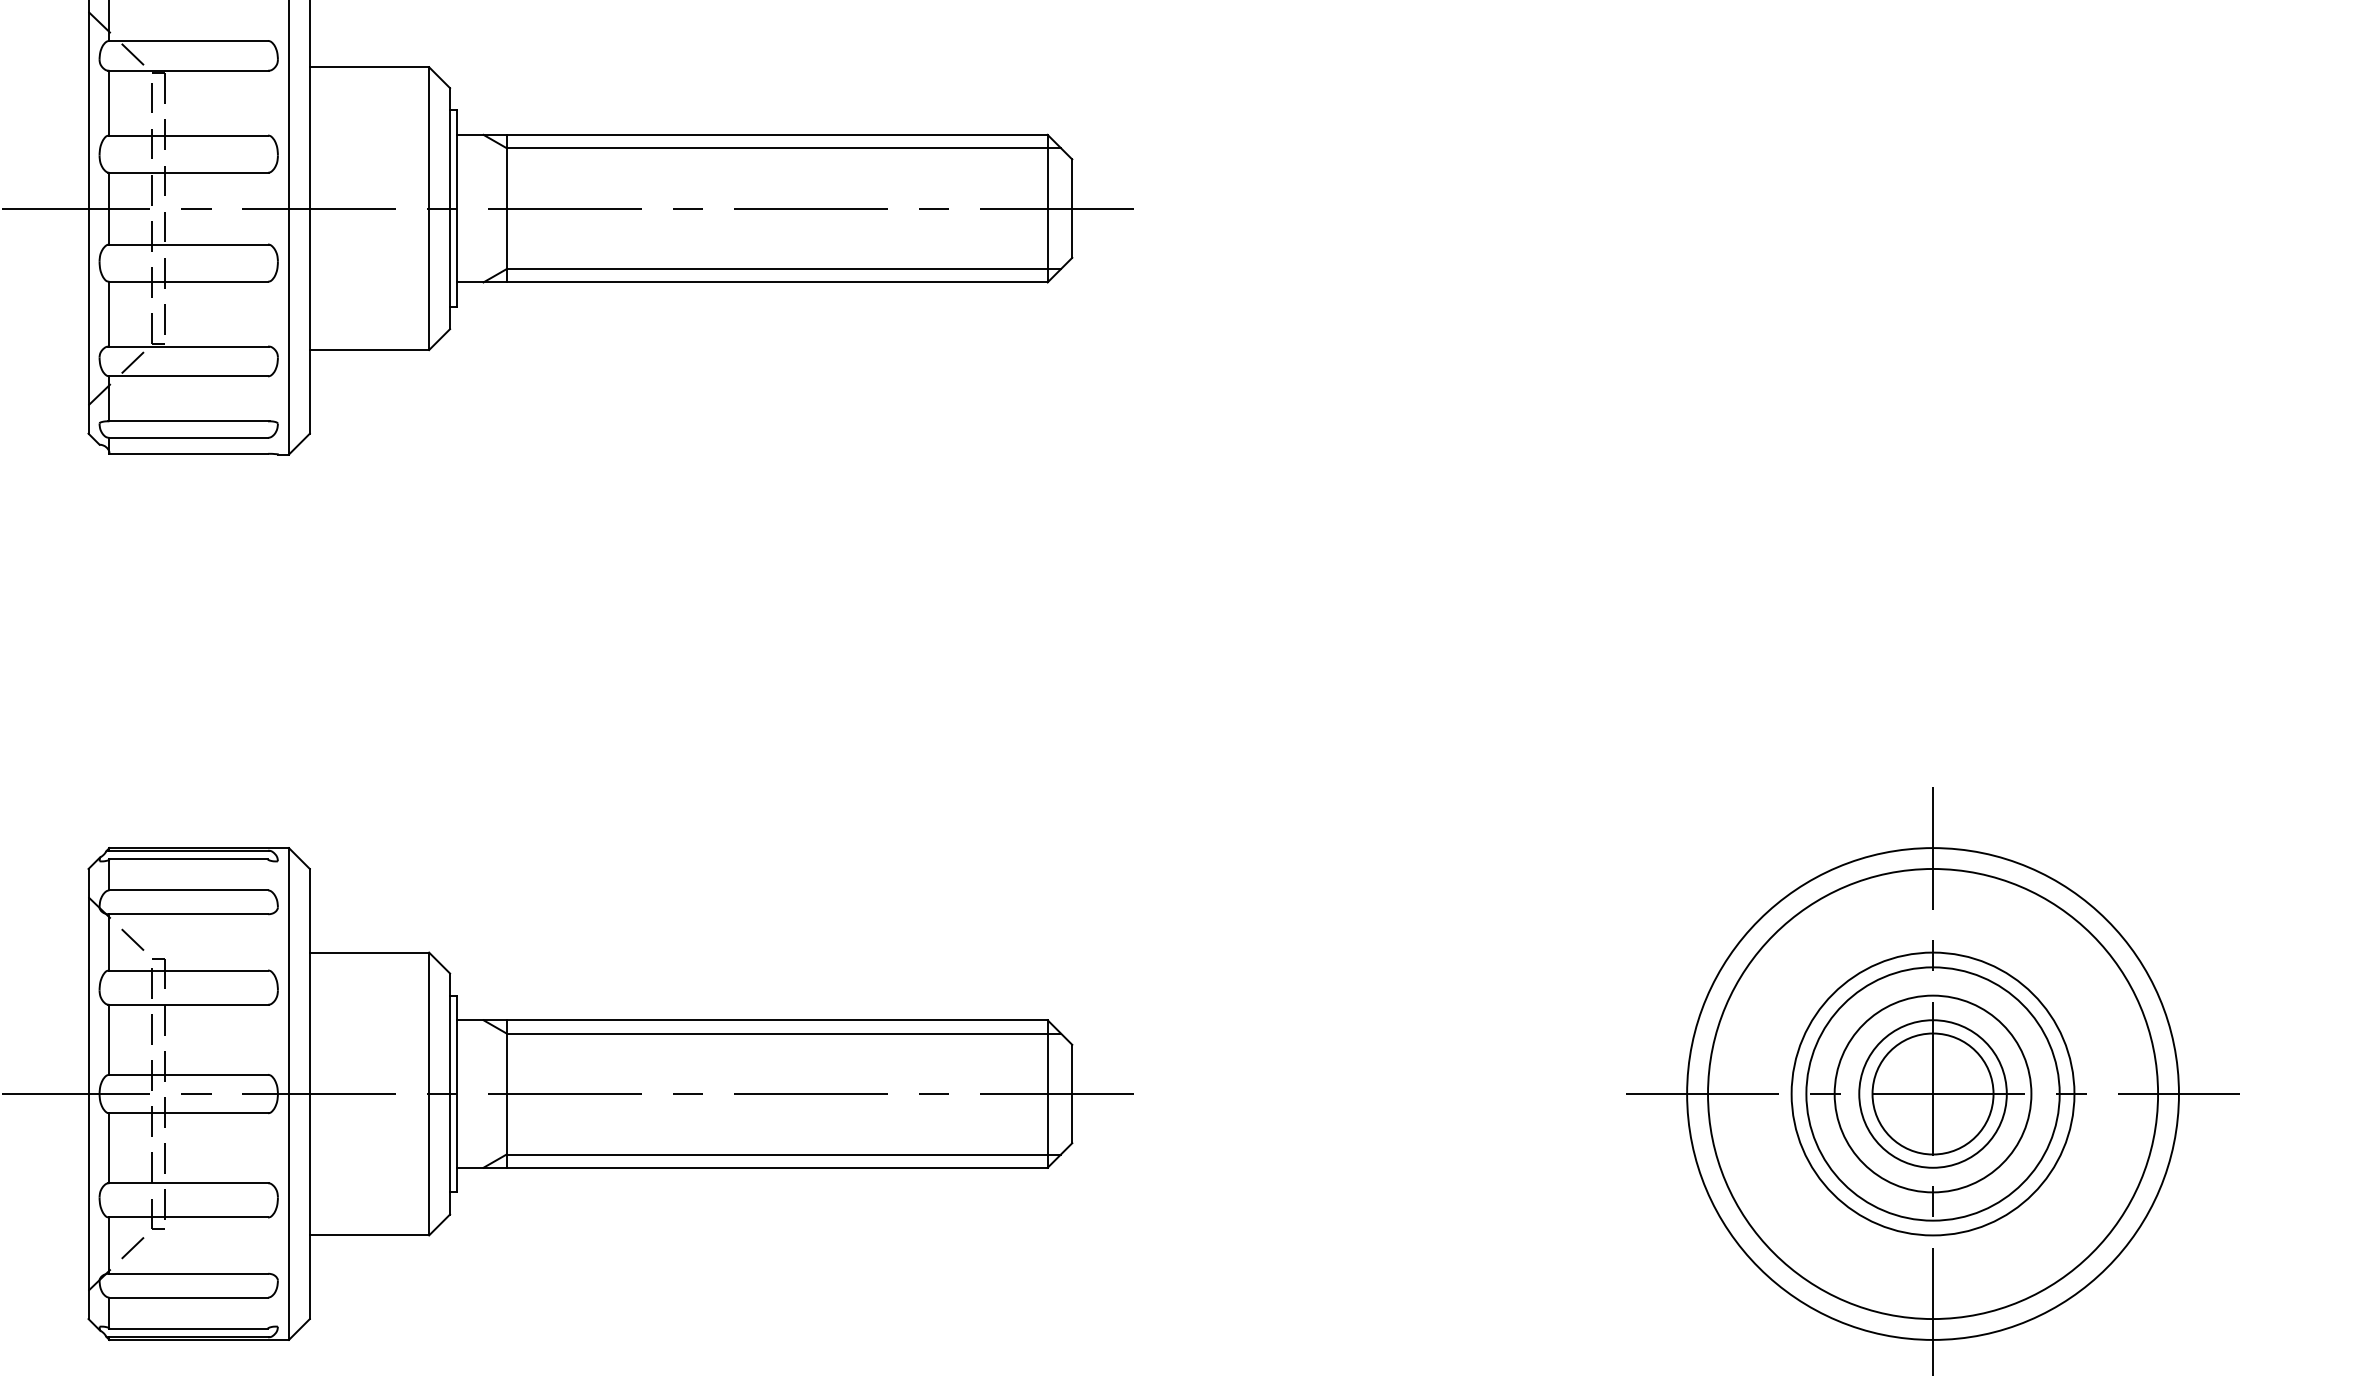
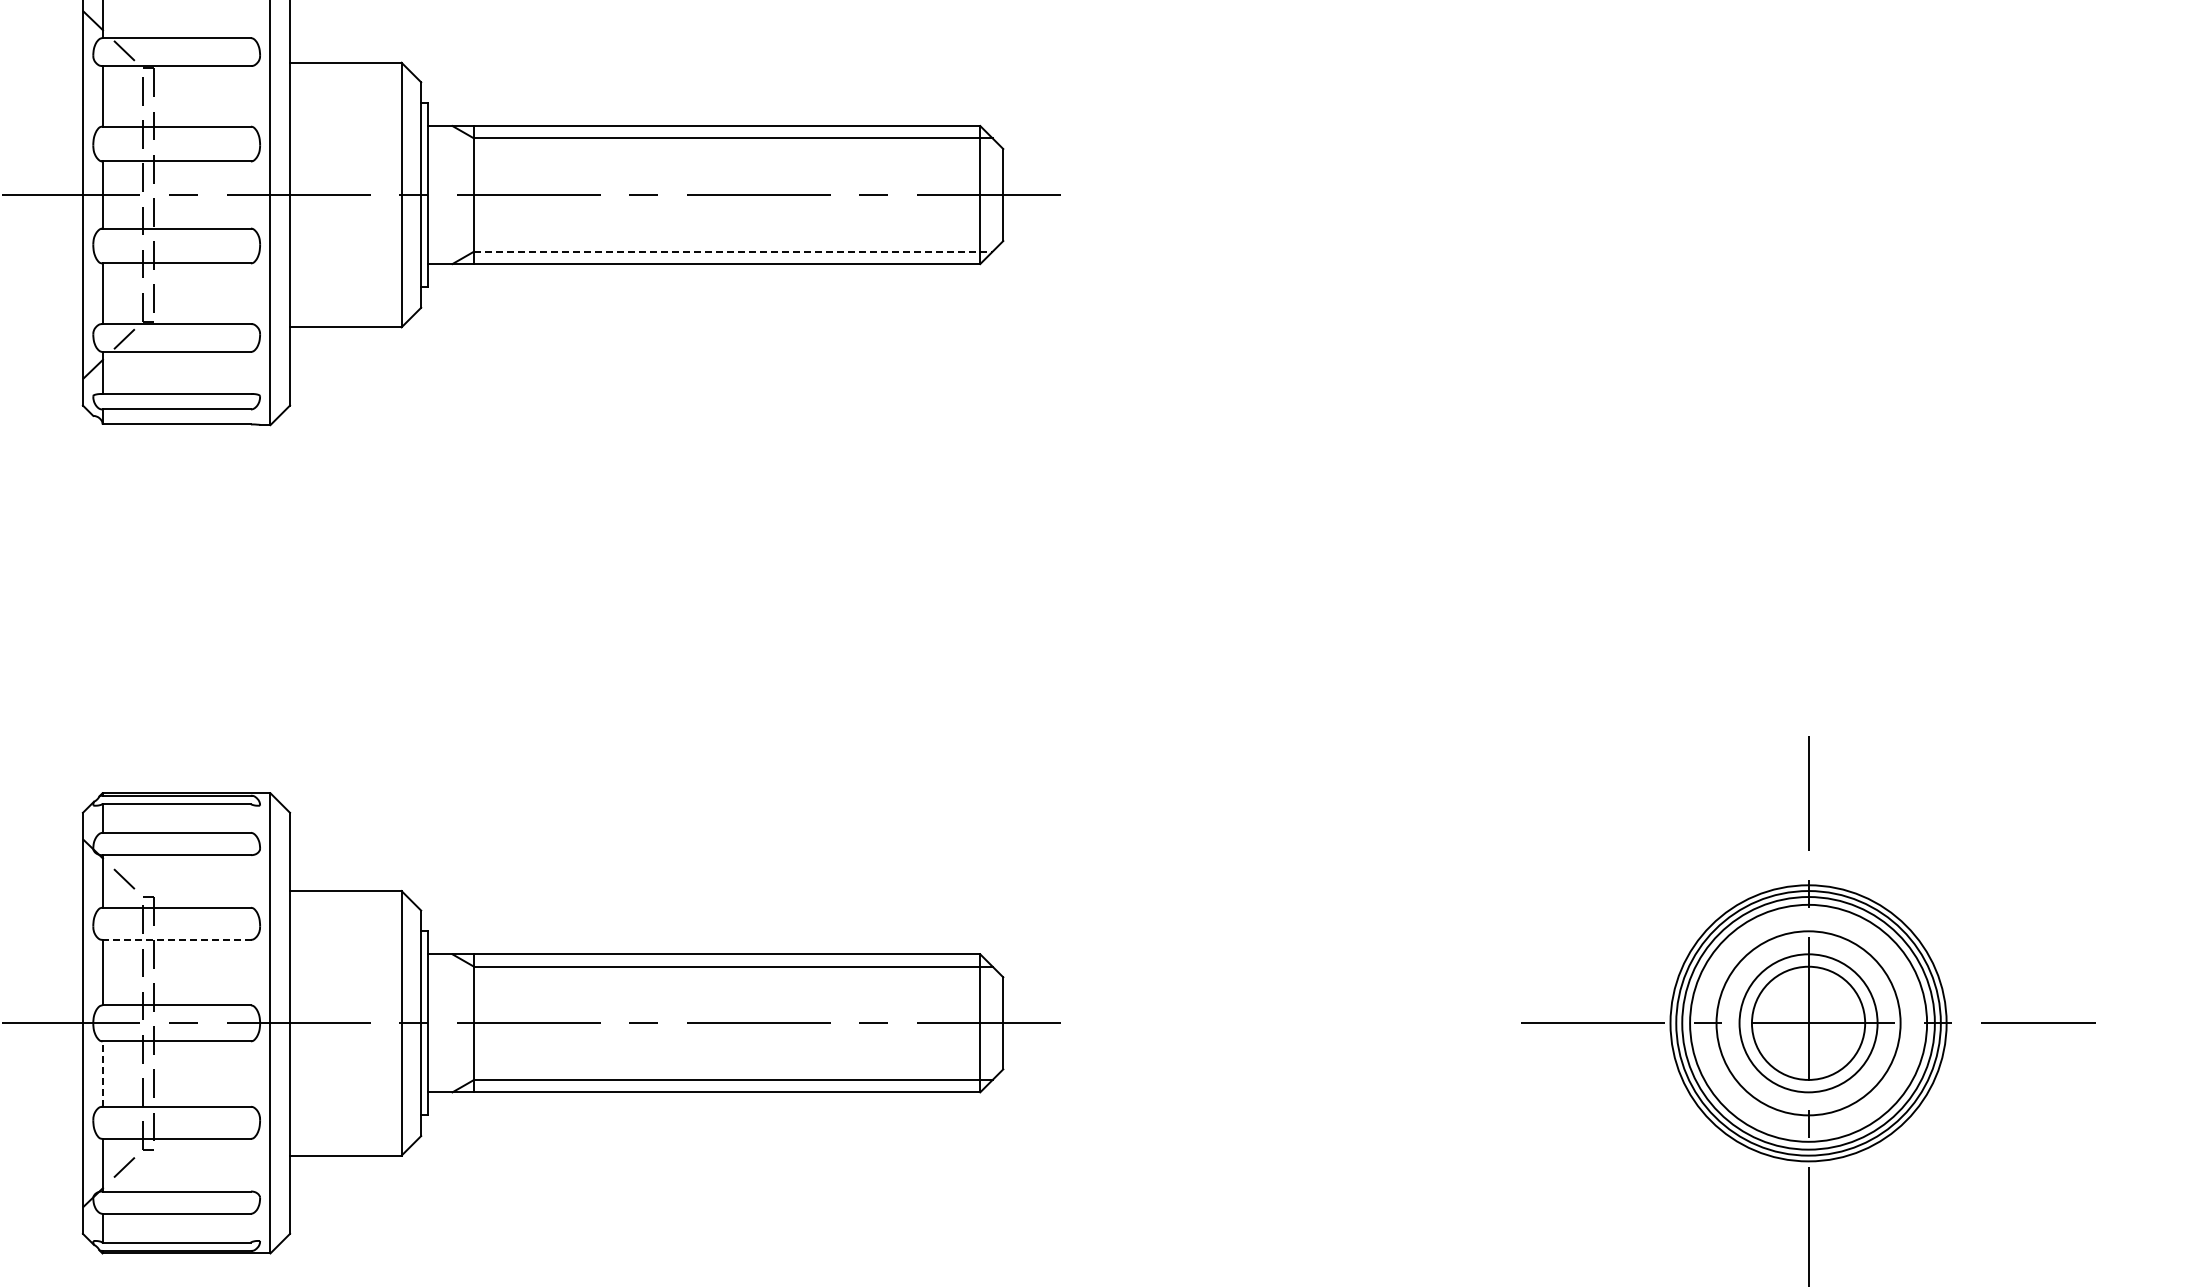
line: (783, 268) -> (733, 251), solid -> dashed
line: (189, 1004) -> (177, 939), solid -> dashed
circle: (1932, 1093) -> (1808, 1022), size x0.6
circle: (1932, 1094) -> (1808, 1023), size x0.6
line: (109, 1148) -> (102, 1074), solid -> dashed

